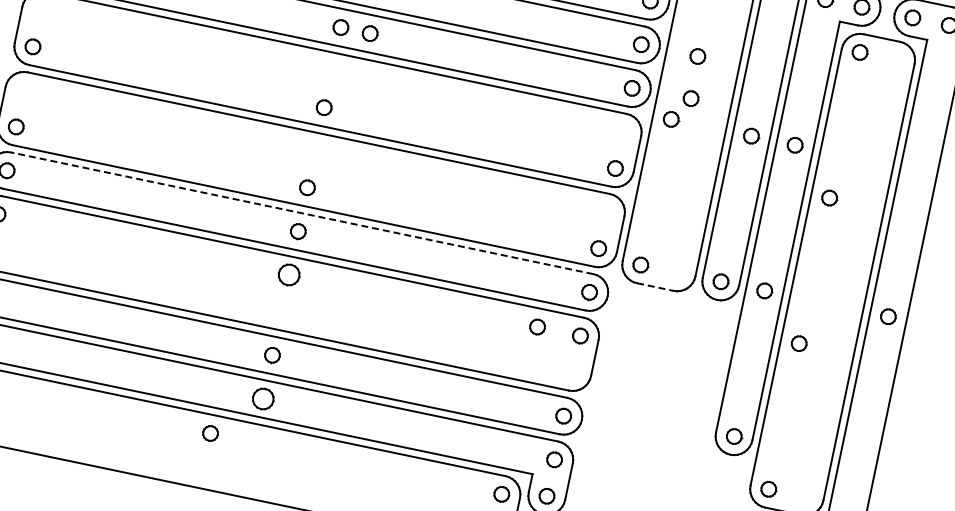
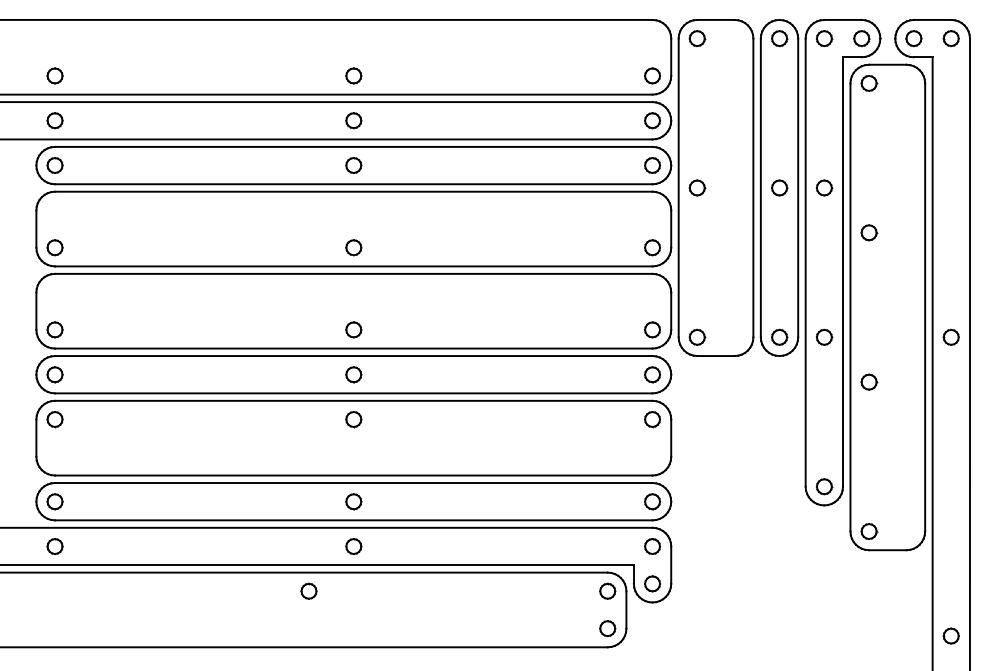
part: (369, 33) -> (383, 165), removed
part: (697, 56) -> (710, 120), removed
part: (691, 98) -> (712, 163), removed
line: (301, 213) -> (353, 356), dashed -> solid
part: (288, 275) -> (353, 419), size x0.71
line: (655, 287) -> (716, 356), dashed -> solid
part: (537, 327) -> (608, 419), removed
part: (263, 398) -> (353, 546), size x0.71

